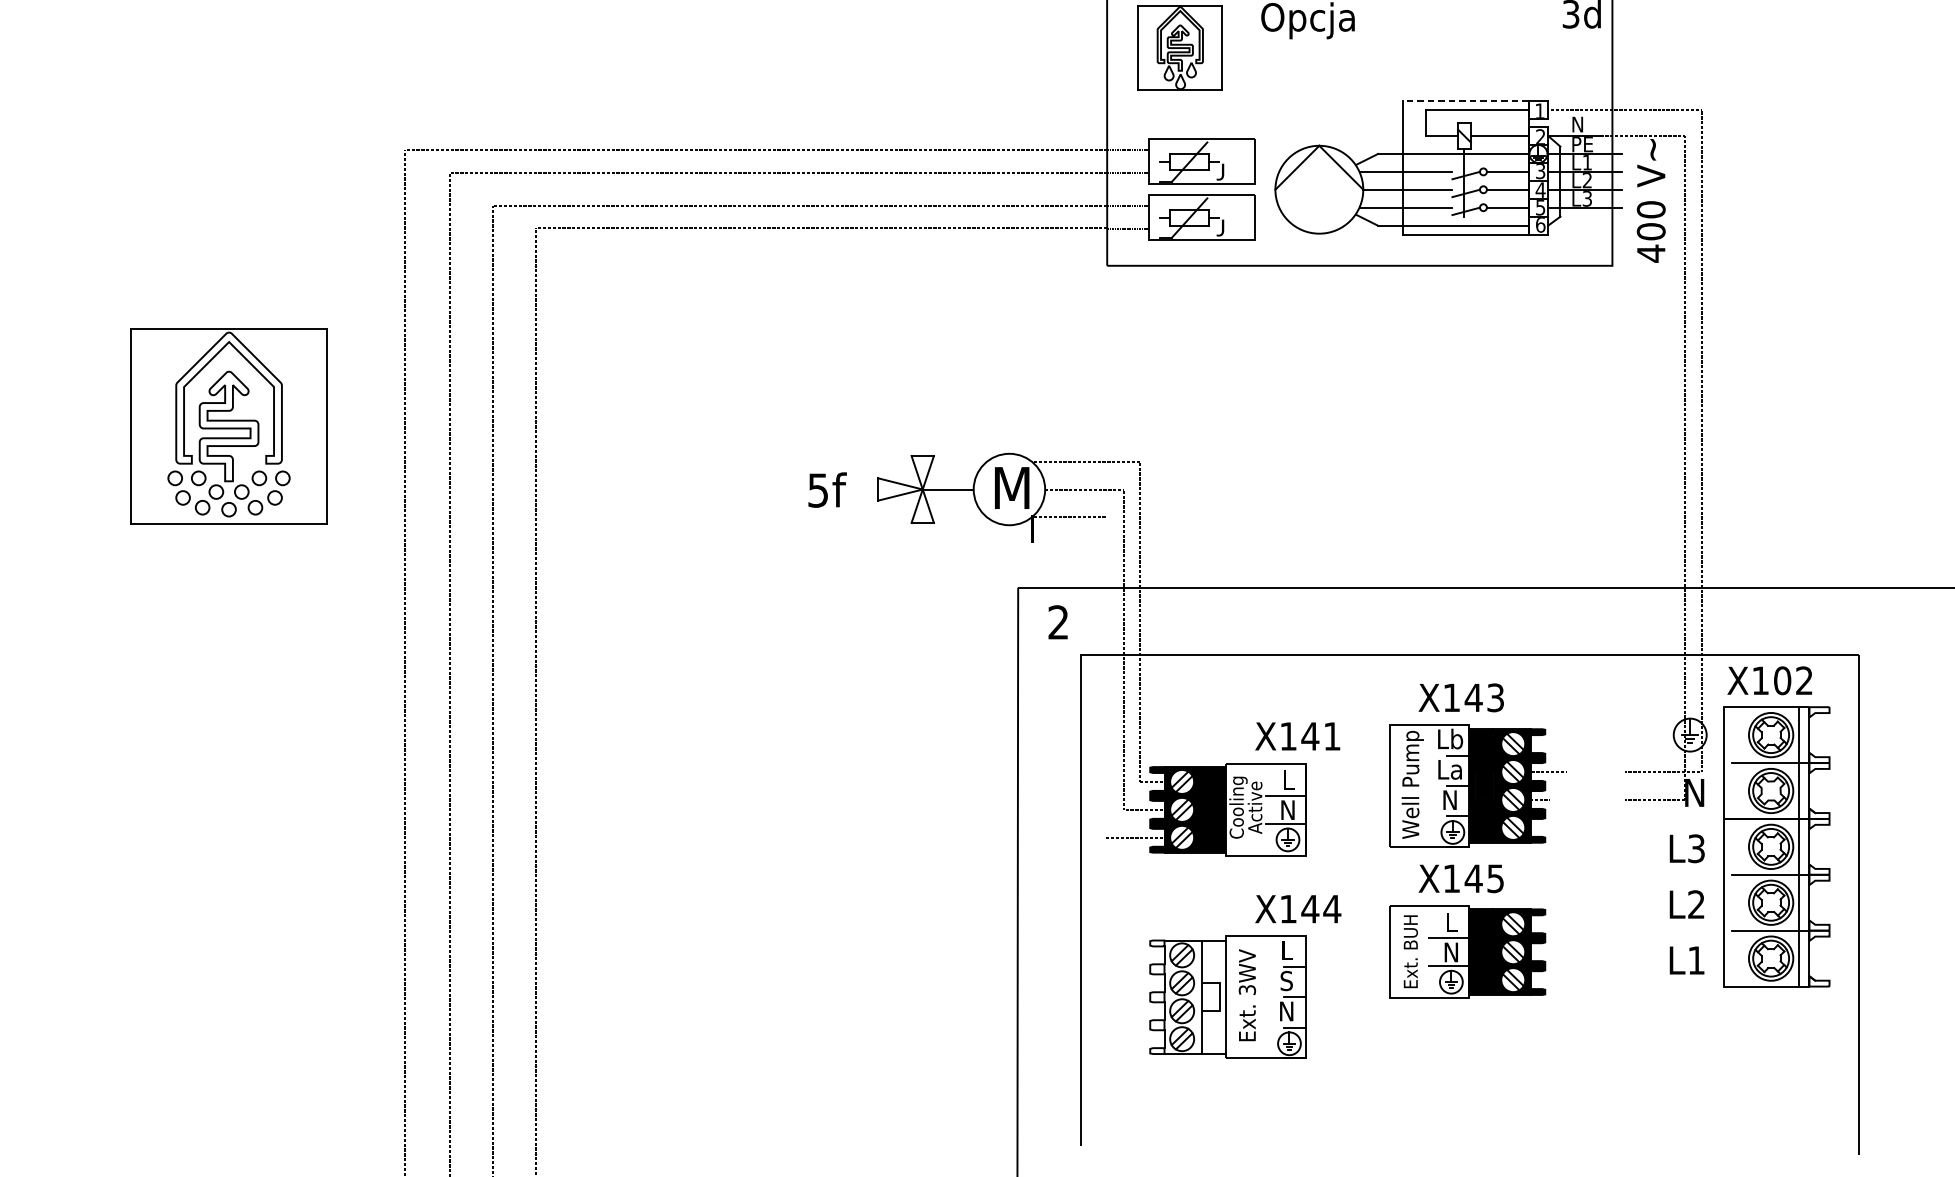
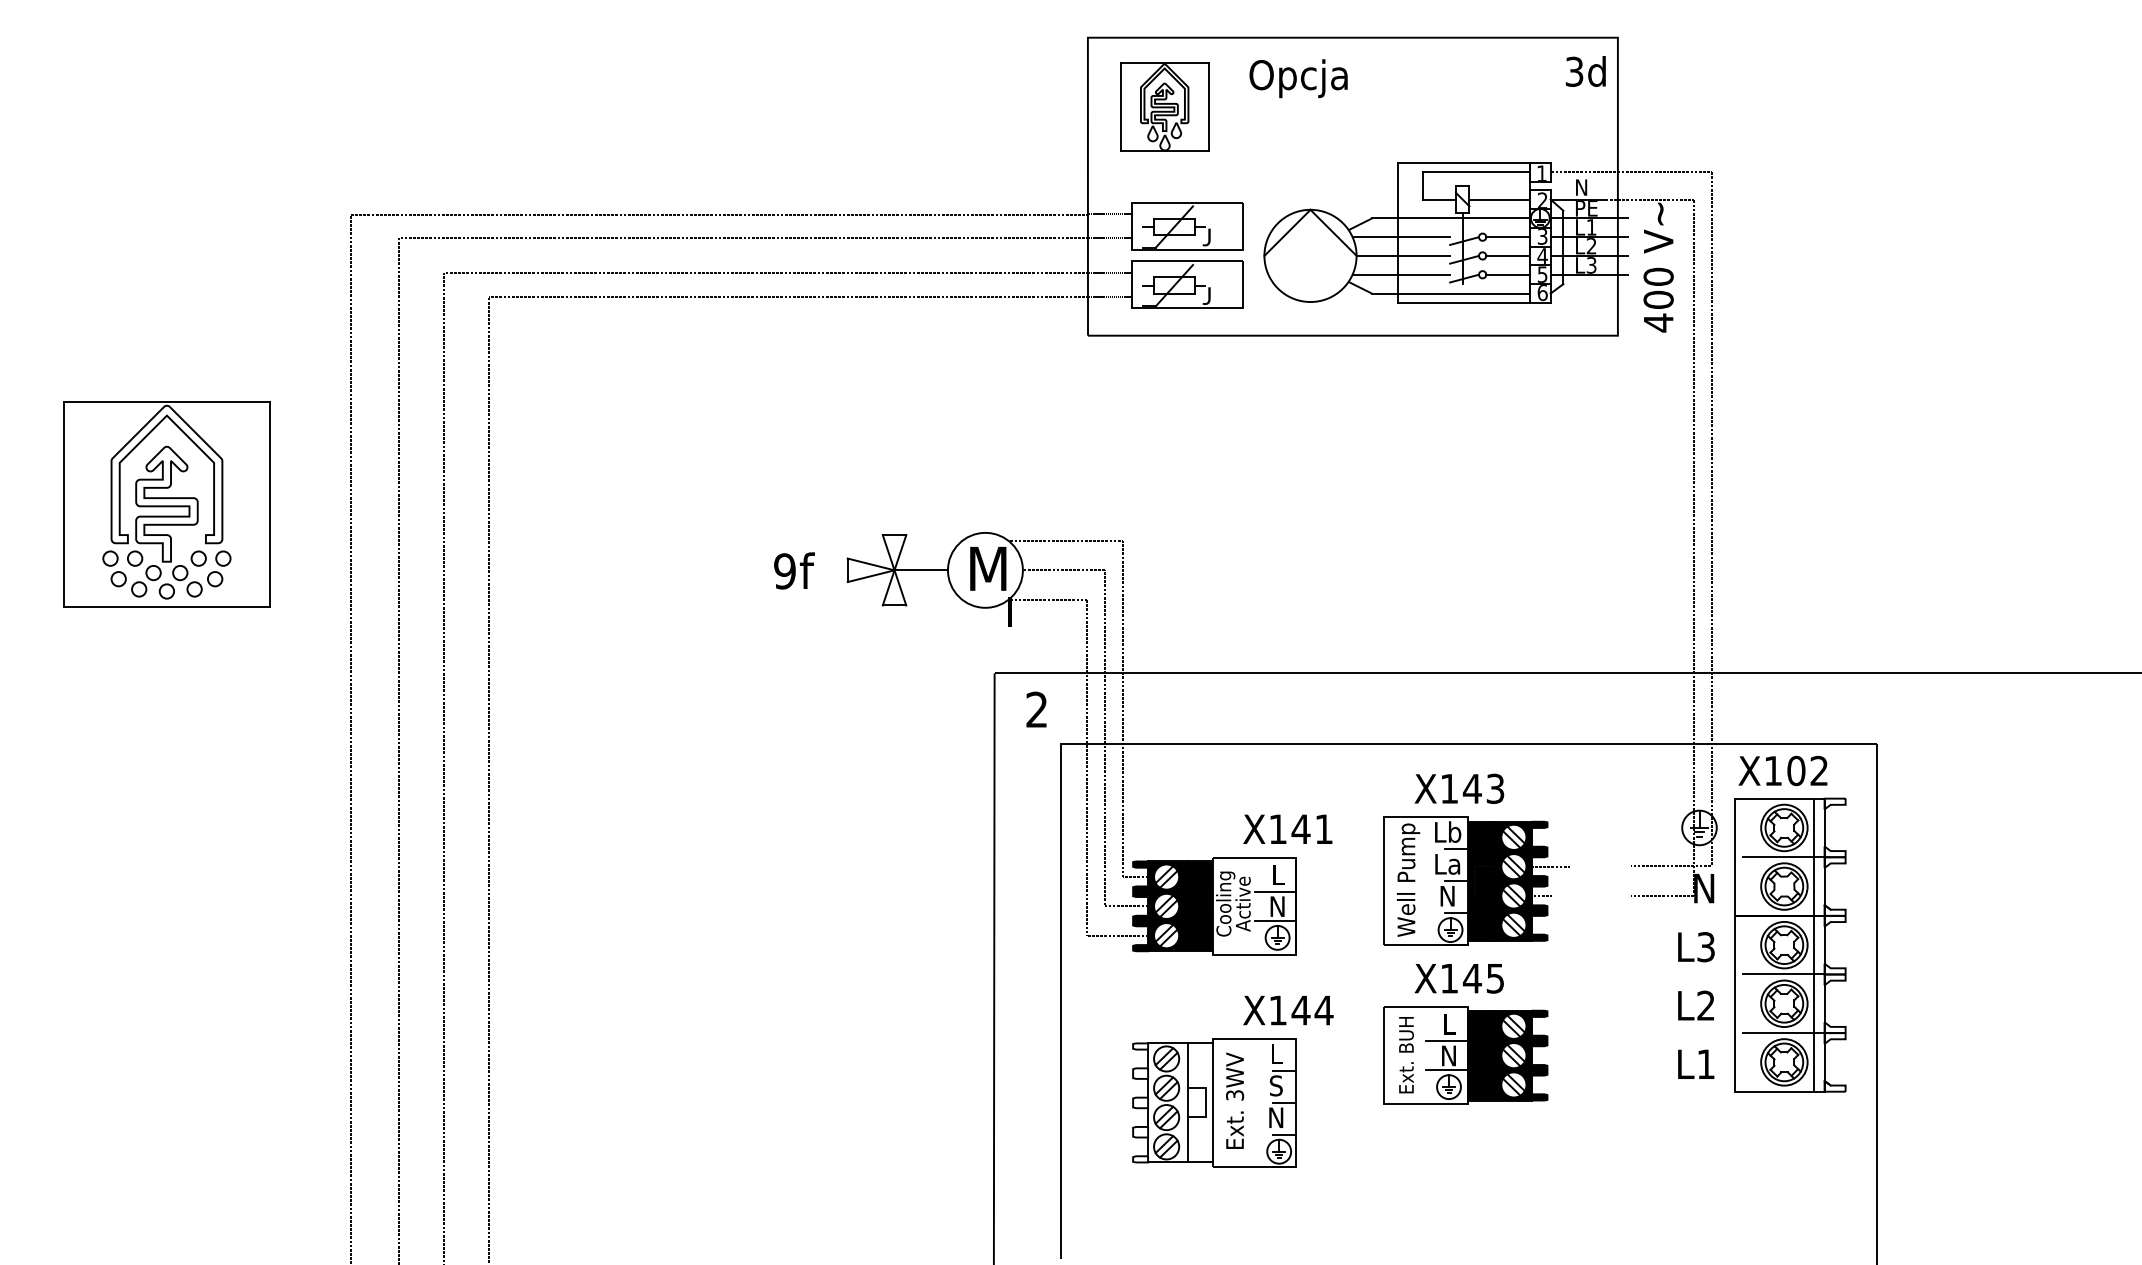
line: (1466, 101) -> (1464, 163), dashed -> solid
text: (817, 490) -> (784, 571), 5f -> 9f
line: (1106, 677) -> (1087, 767), added

